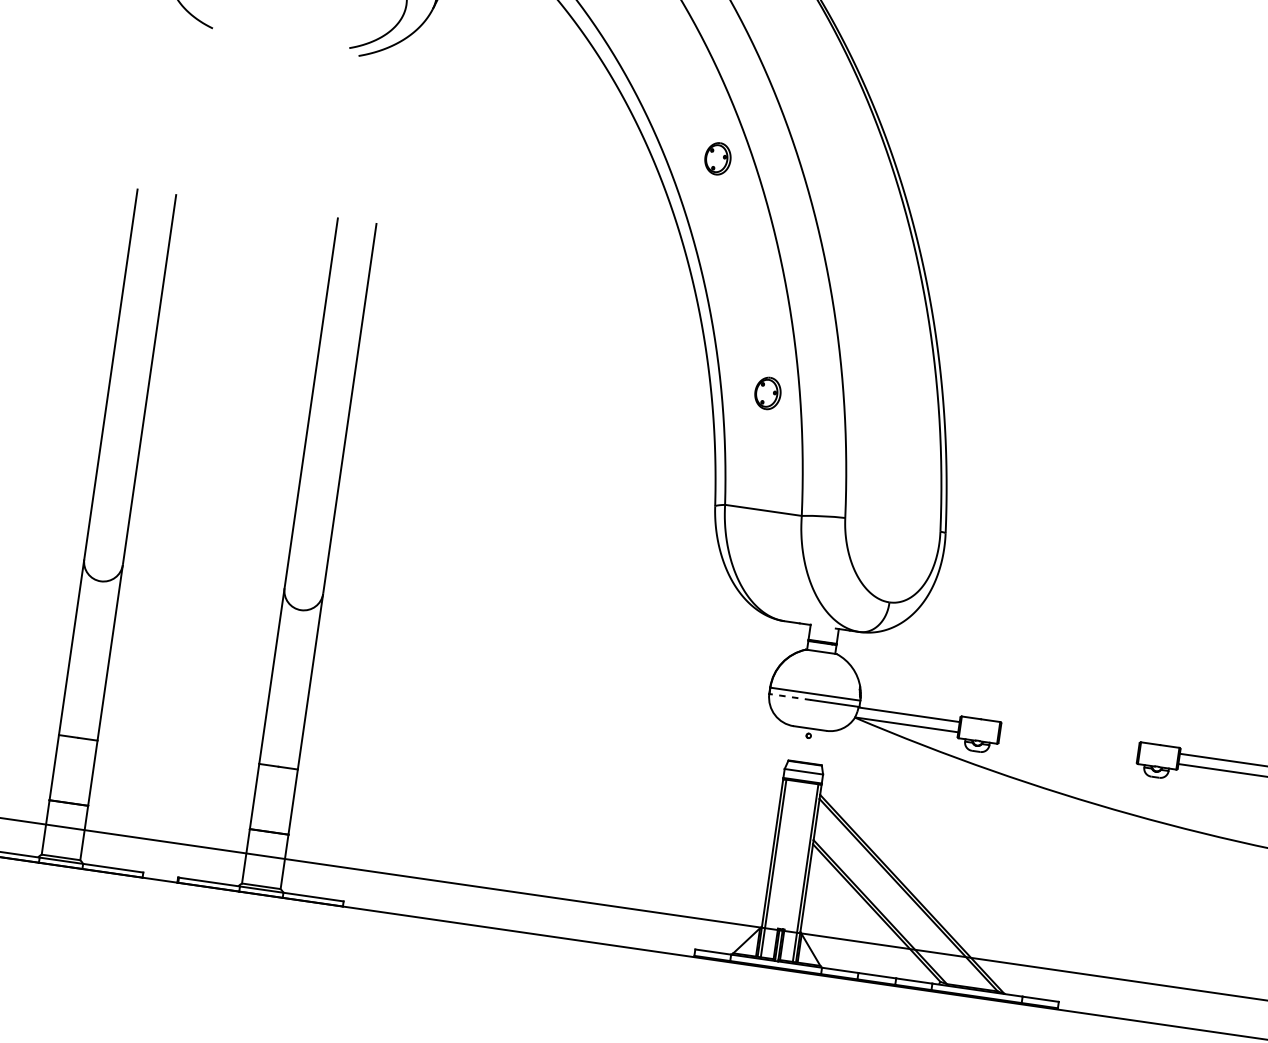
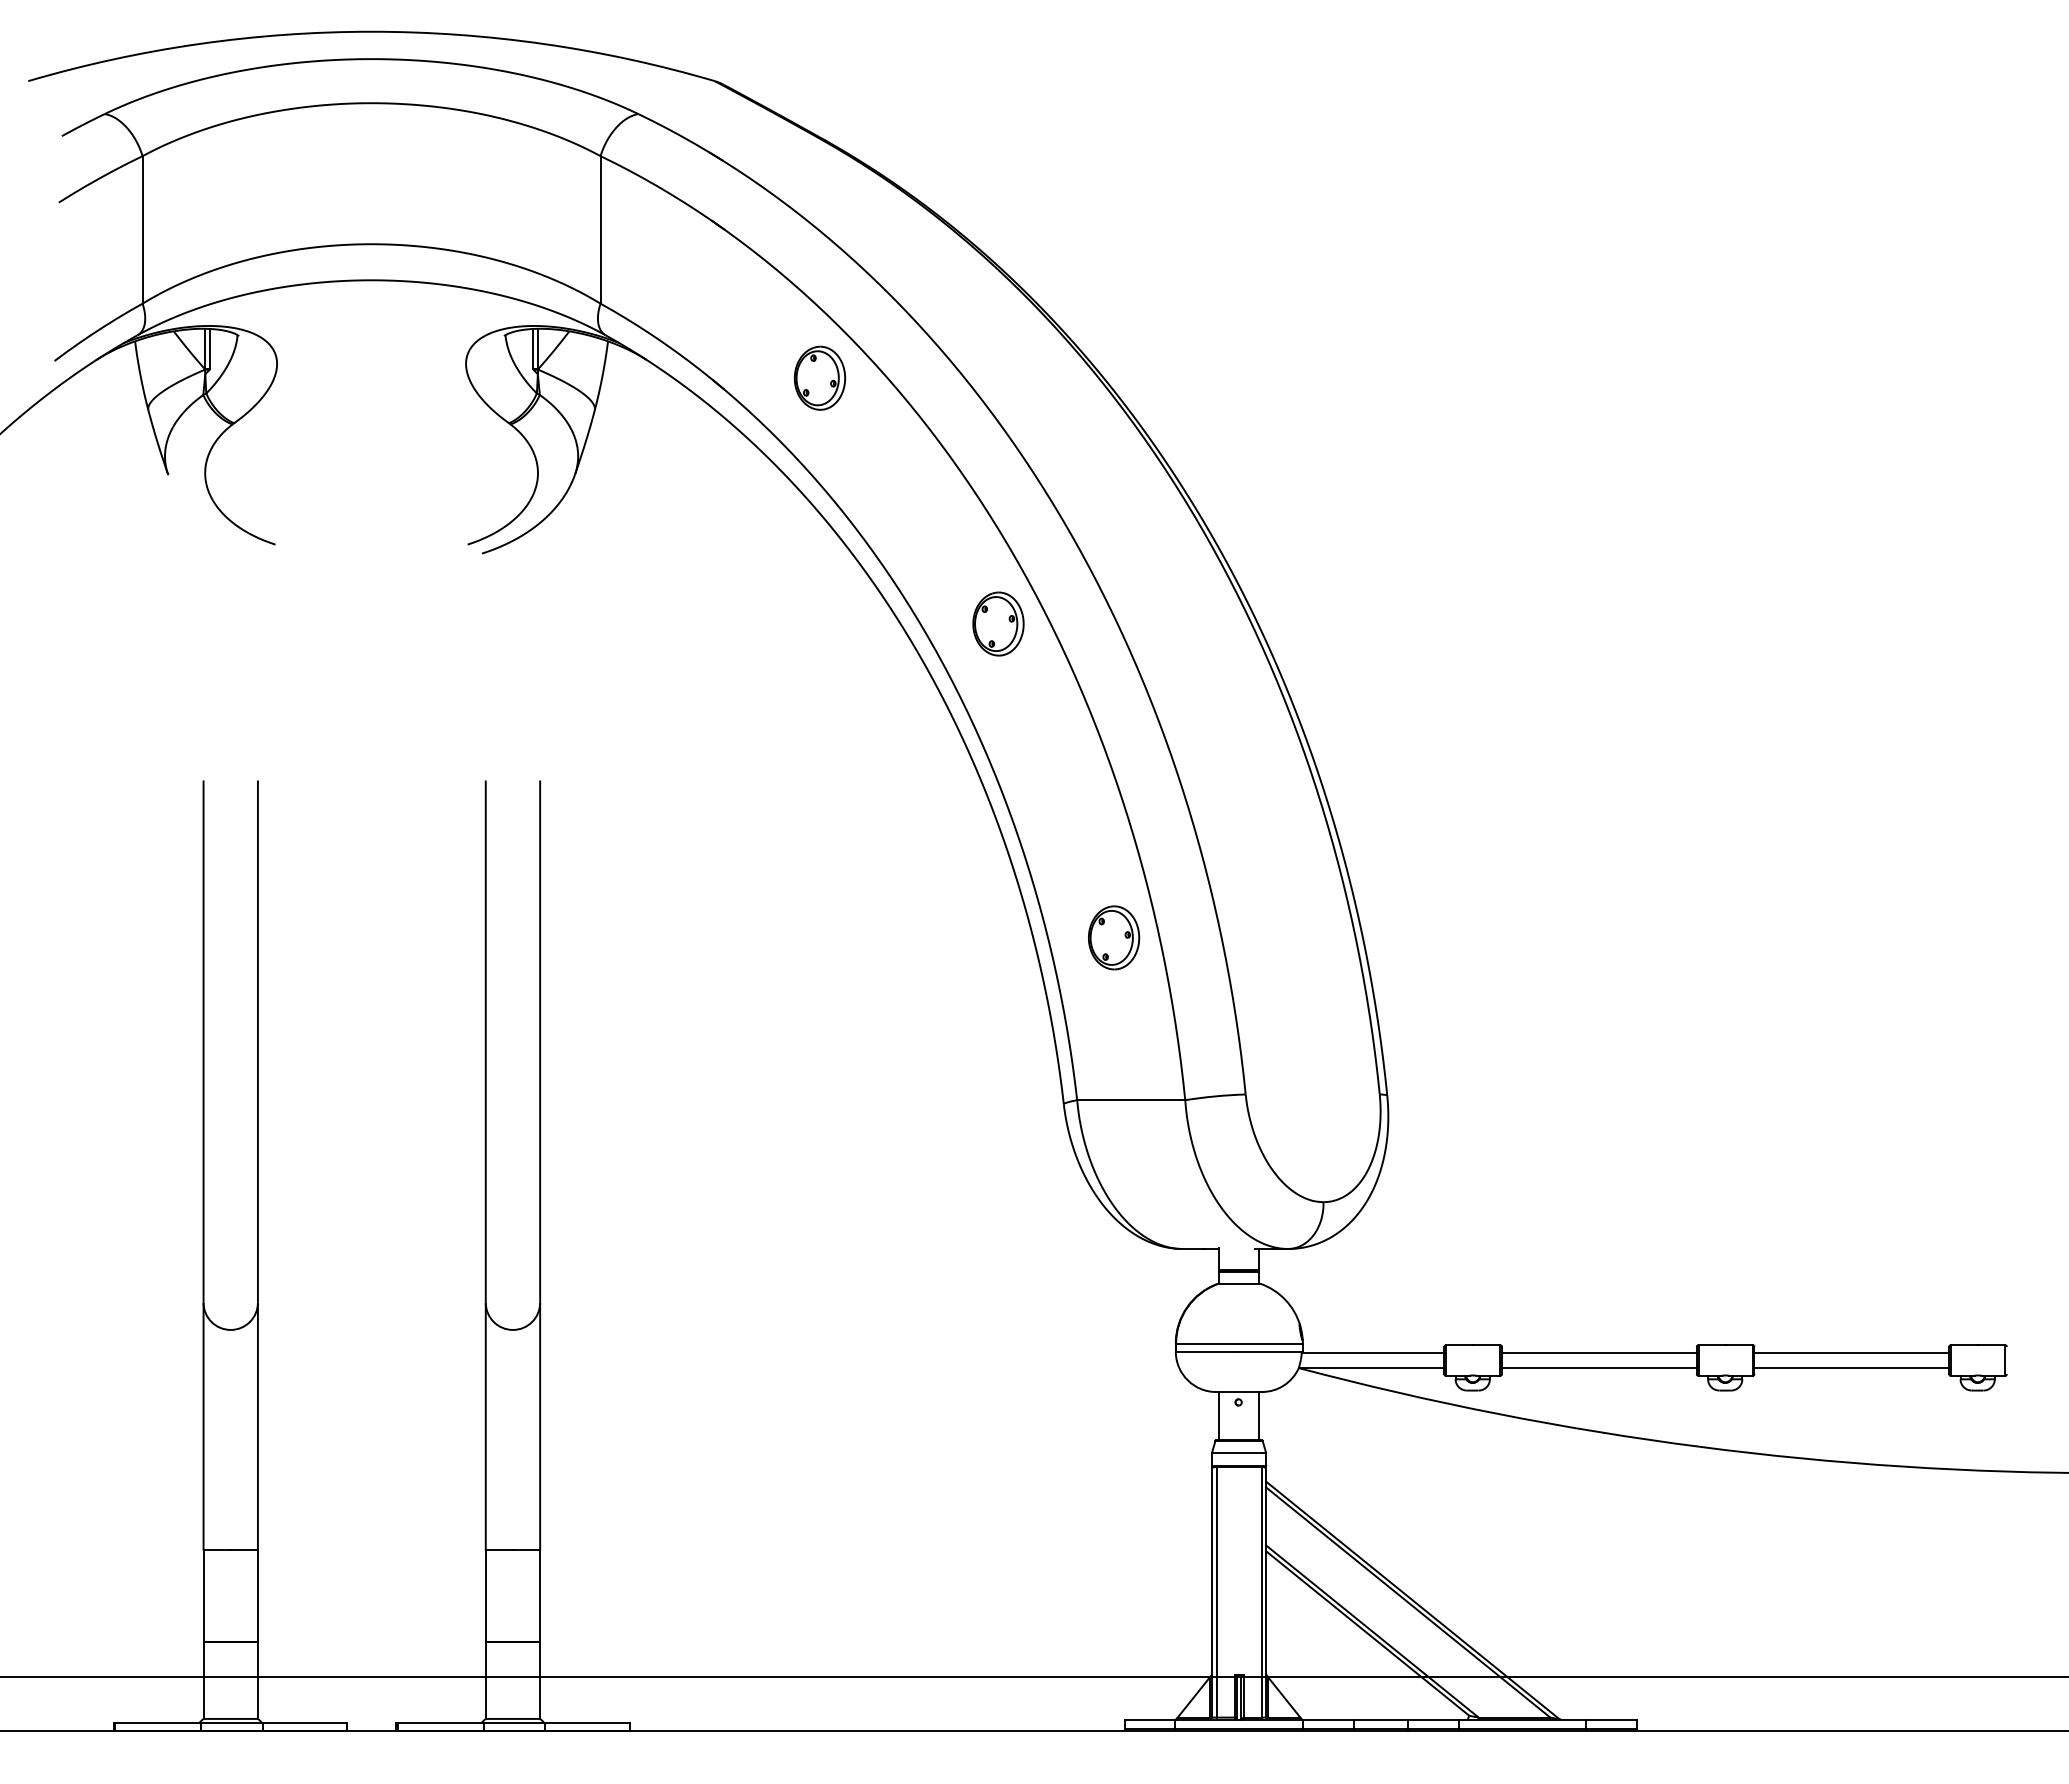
part: (717, 158) -> (998, 623), size x1.43
part: (768, 393) -> (1114, 937), size x1.43
line: (790, 697) -> (1205, 1352), dashed -> solid
line: (1069, 738) -> (1599, 1353), added
line: (793, 743) -> (1219, 1416), added
line: (821, 747) -> (1258, 1416), added
line: (1068, 747) -> (1599, 1367), added

